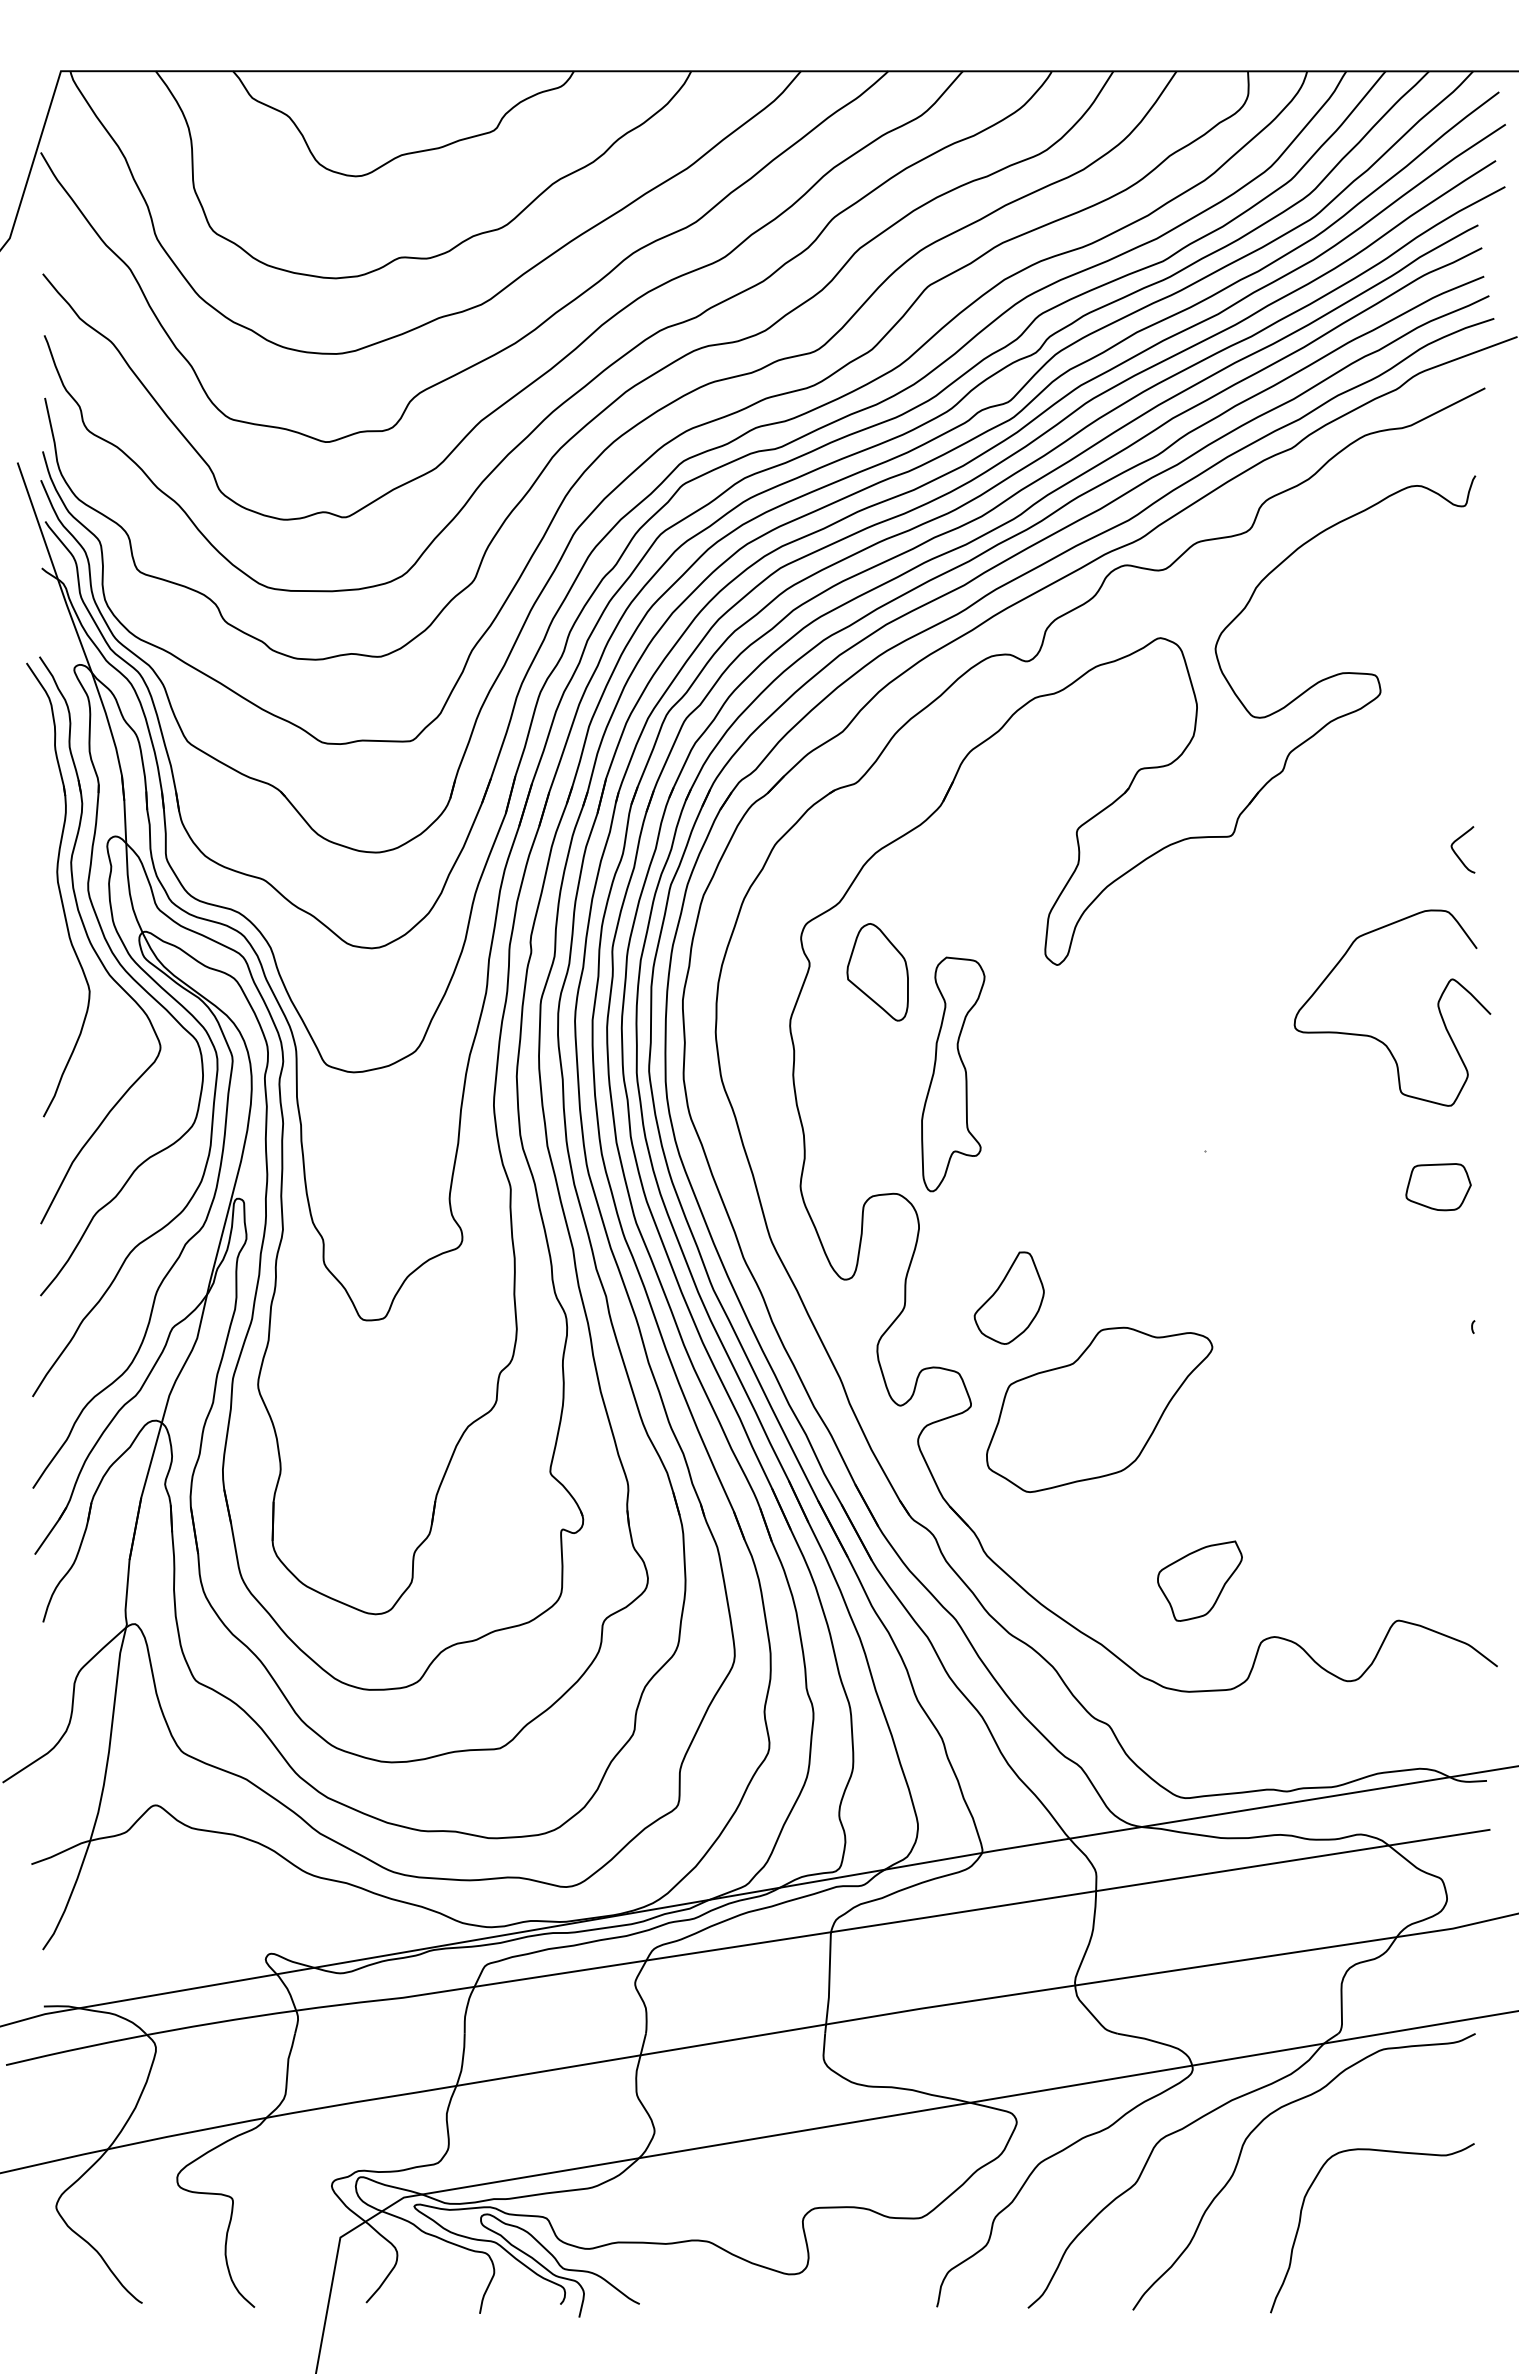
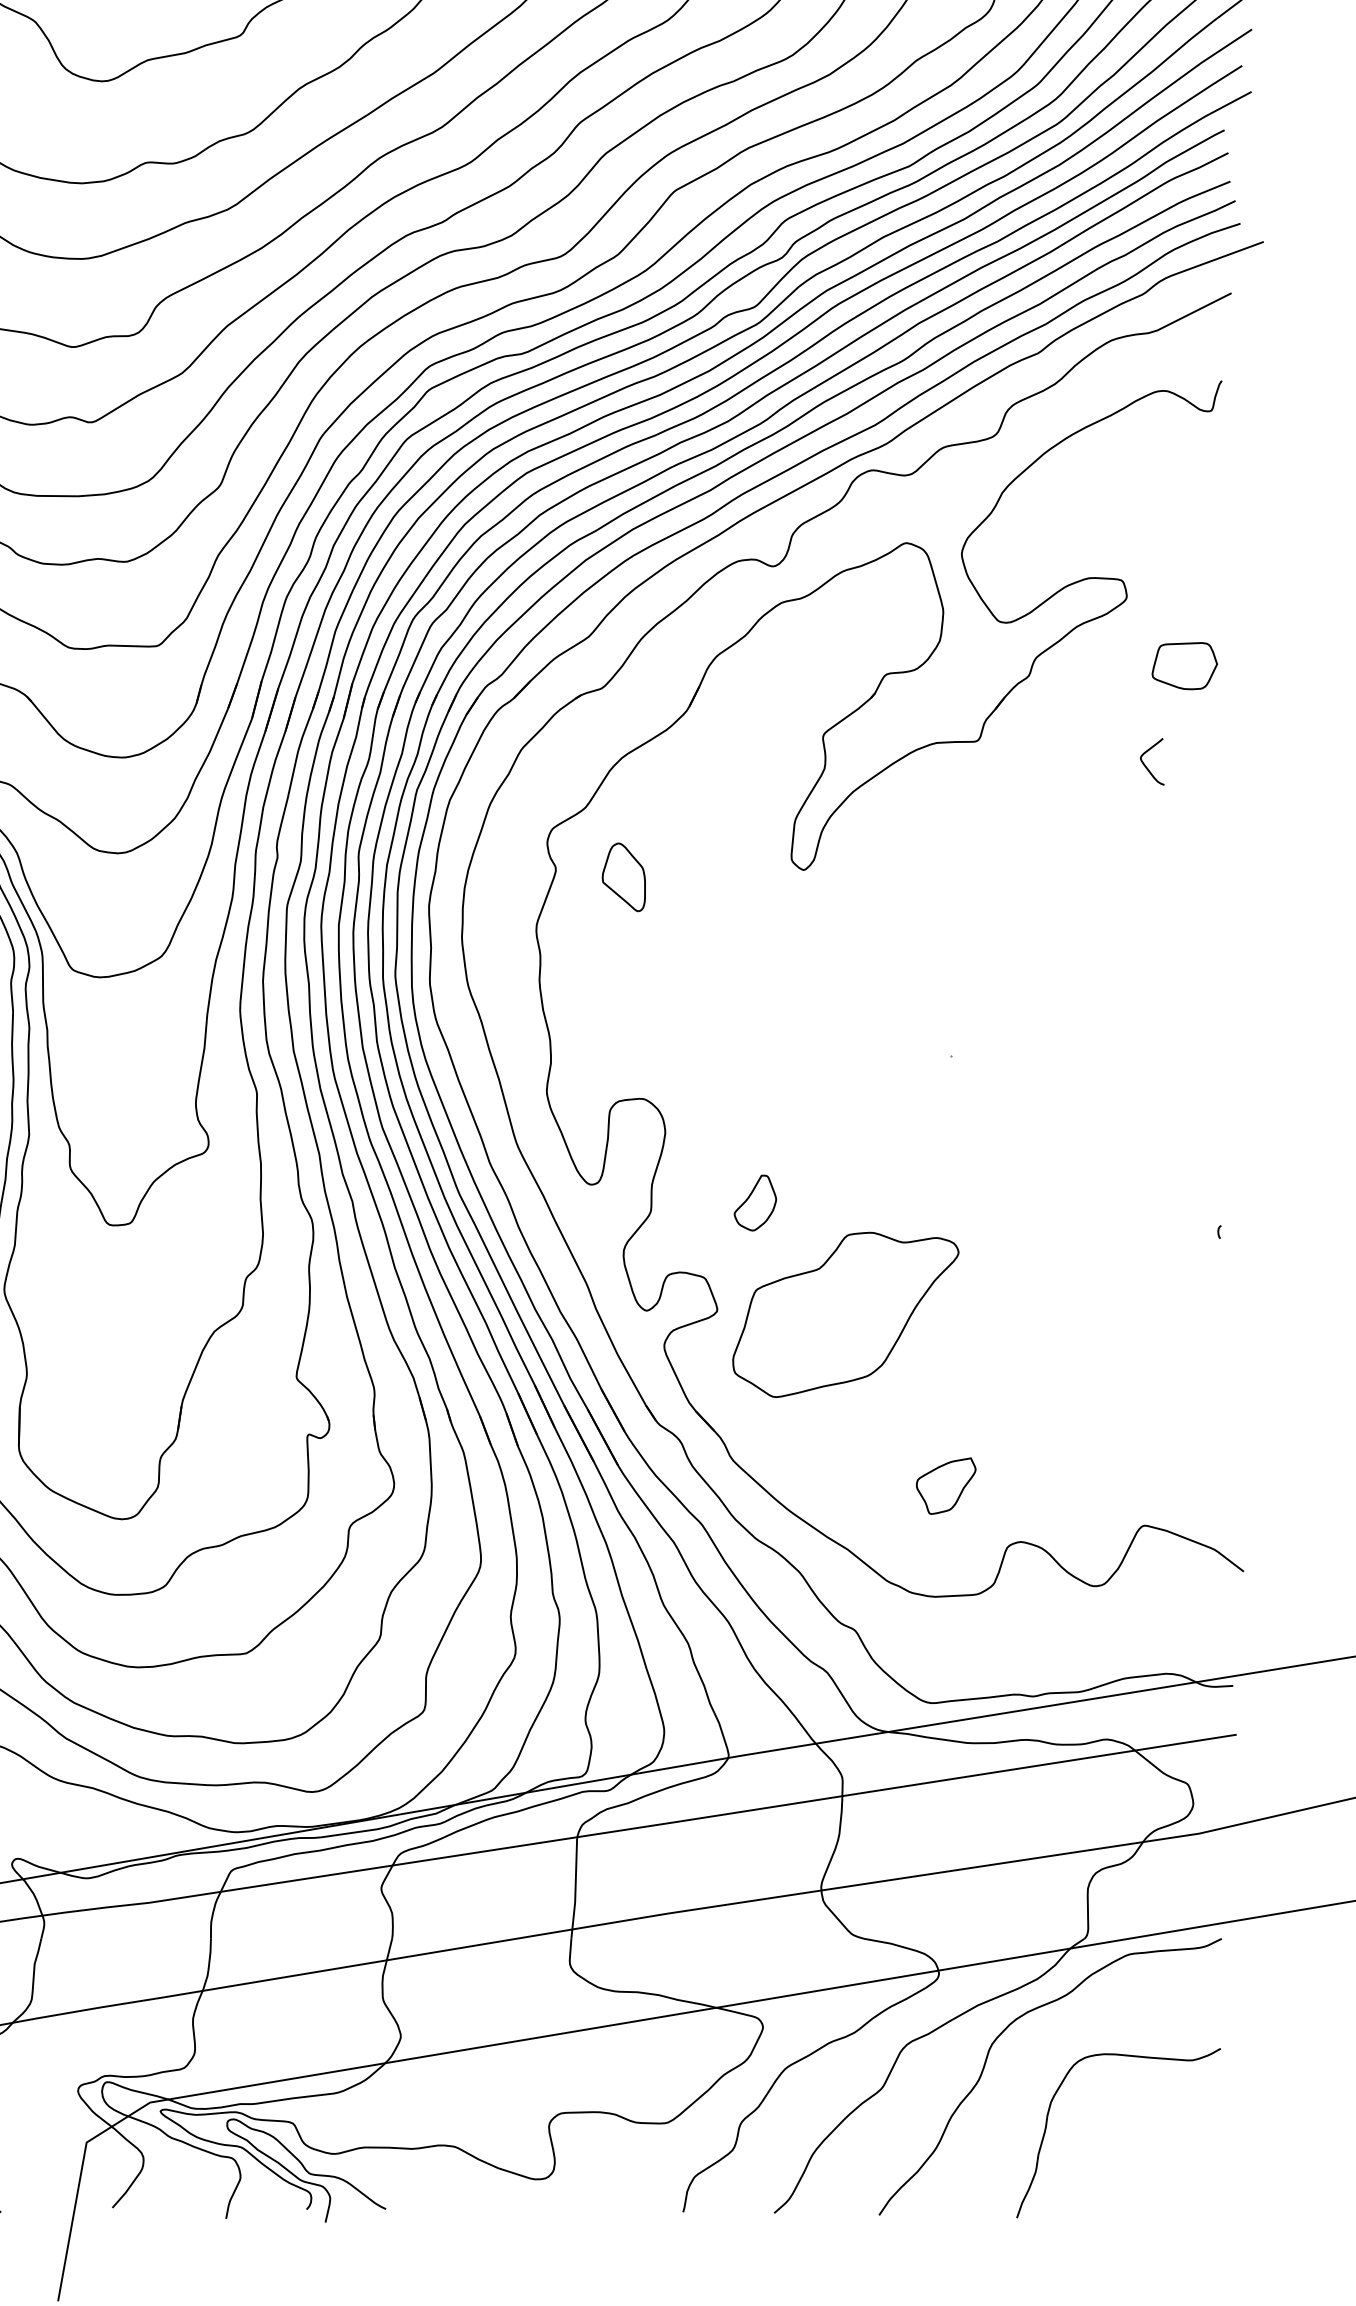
curve: (1457, 854) -> (1146, 766), moved
part: (877, 972) -> (623, 877), size x0.7
curve: (1377, 1038) -> (1123, 943), removed
part: (953, 1074) -> (699, 979), removed
part: (1438, 1187) -> (1184, 666), moved
part: (1008, 1297) -> (754, 1202), size x0.6
part: (1199, 1580) -> (945, 1485), size x0.7

